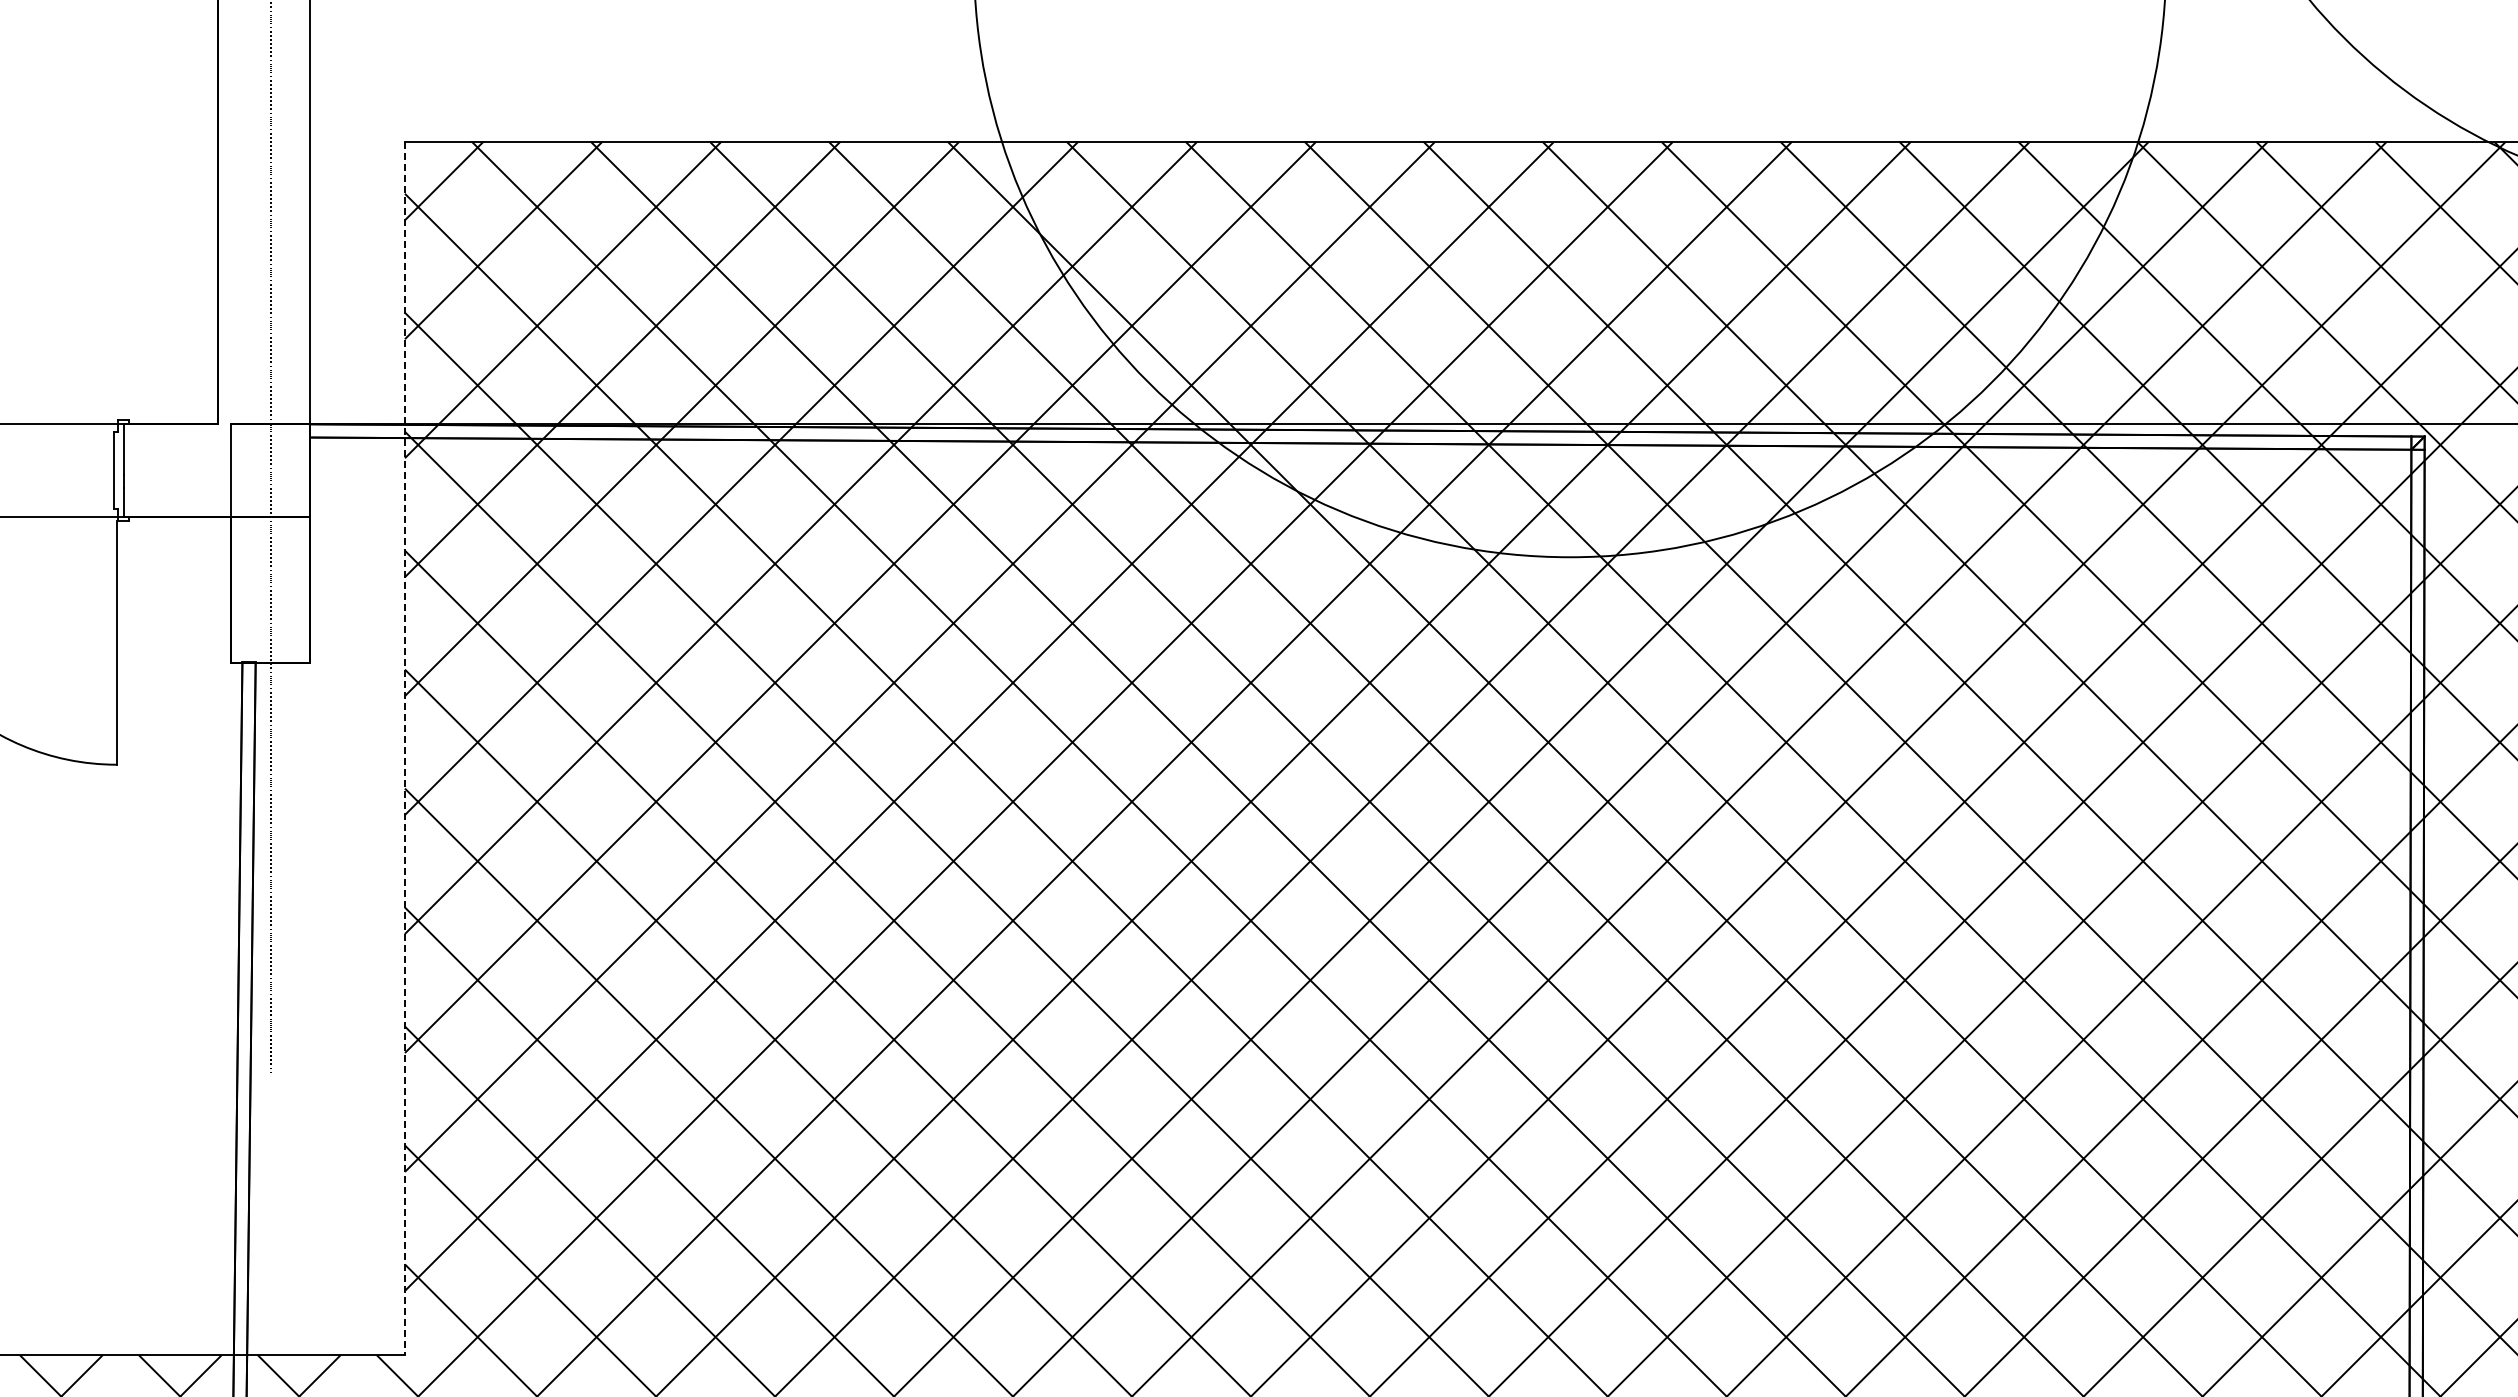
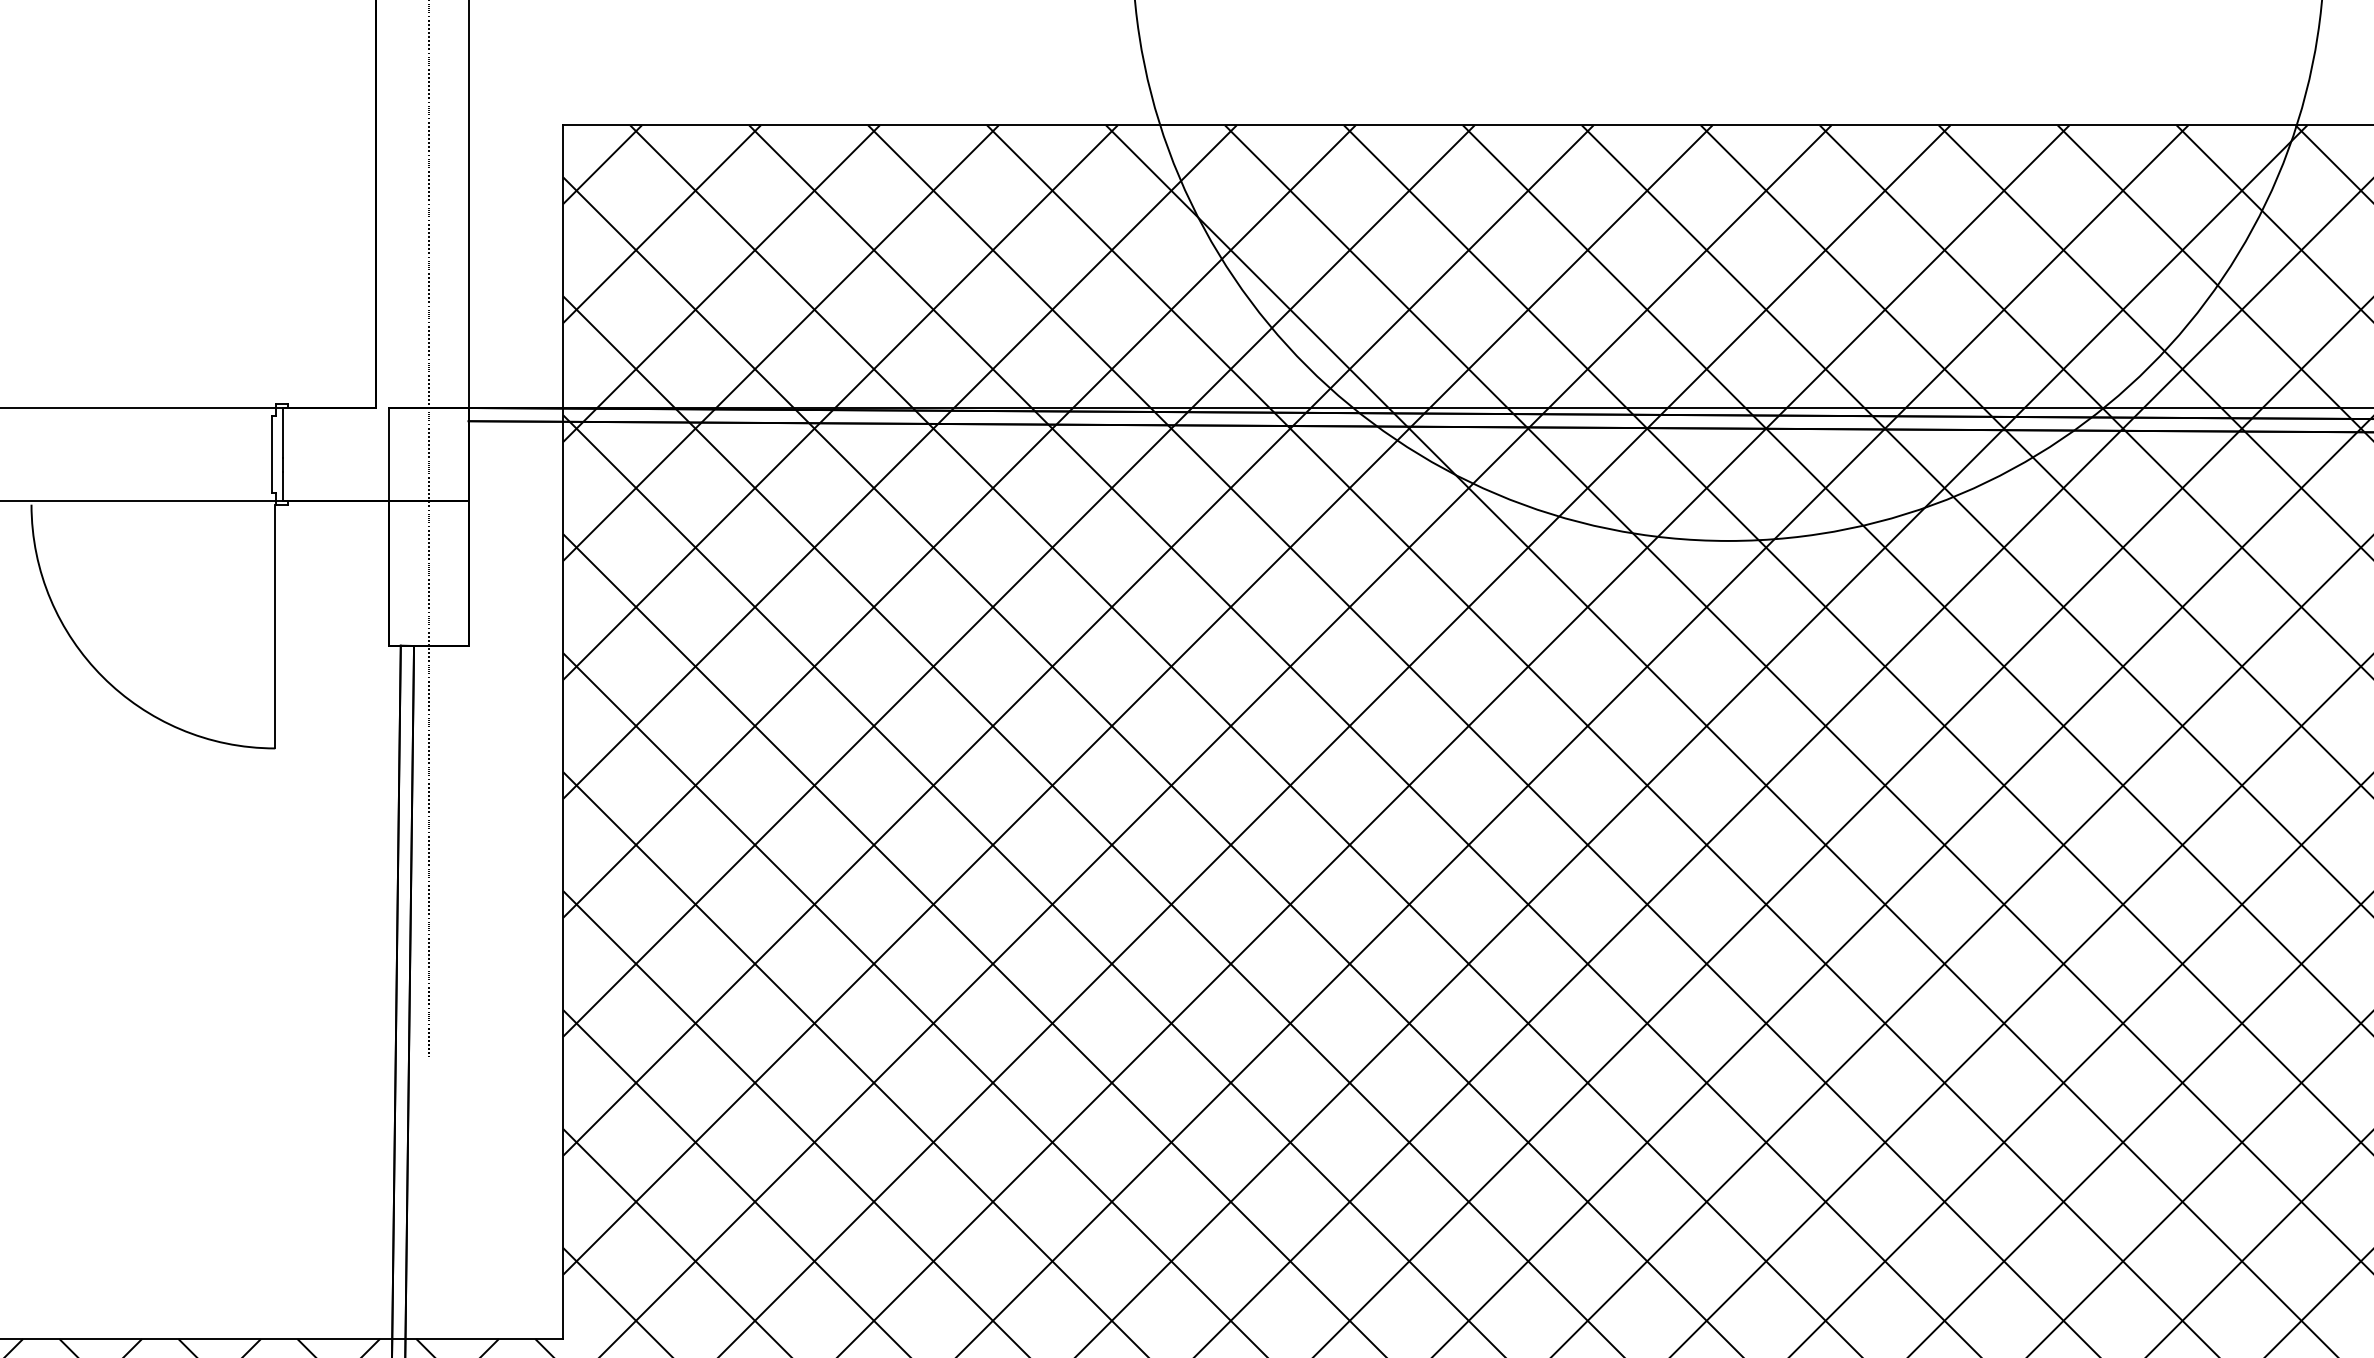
line: (404, 748) -> (562, 732), dashed -> solid

